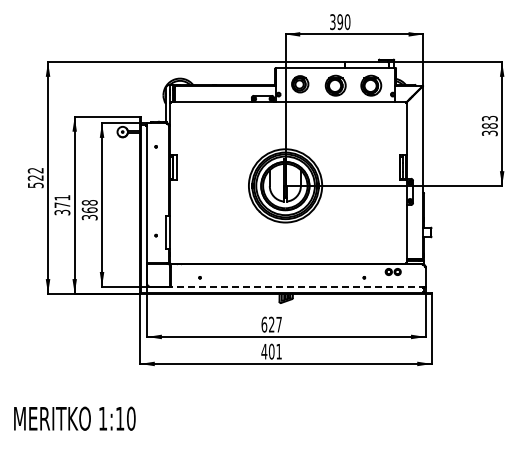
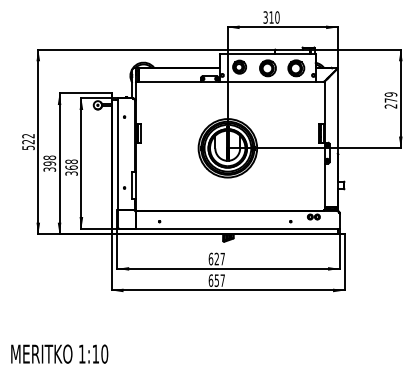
text: (340, 22) -> (271, 17), 390 -> 310
text: (489, 125) -> (390, 100), 383 -> 279
text: (62, 201) -> (49, 160), 371 -> 398
line: (297, 286) -> (237, 228), dashed -> solid
text: (271, 351) -> (216, 280), 401 -> 657
text: (74, 418) -> (59, 353), moved

